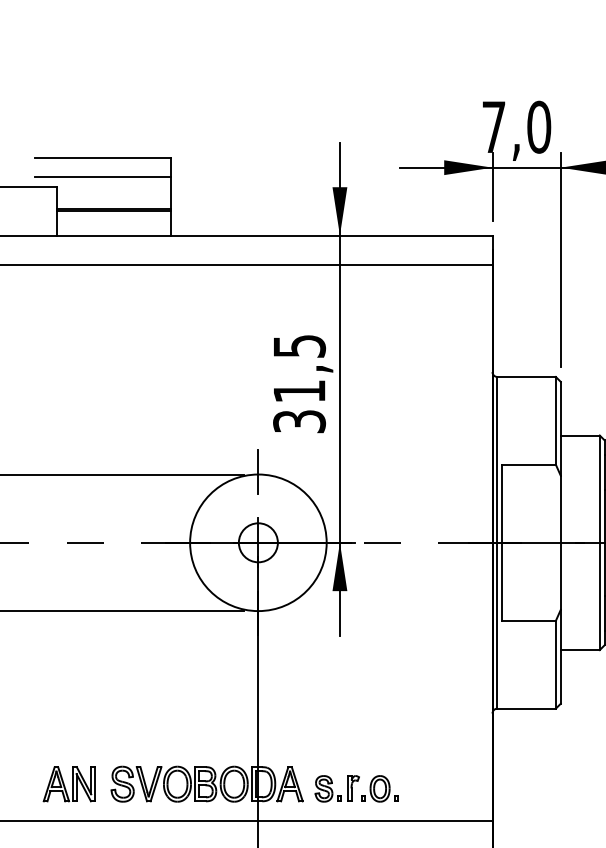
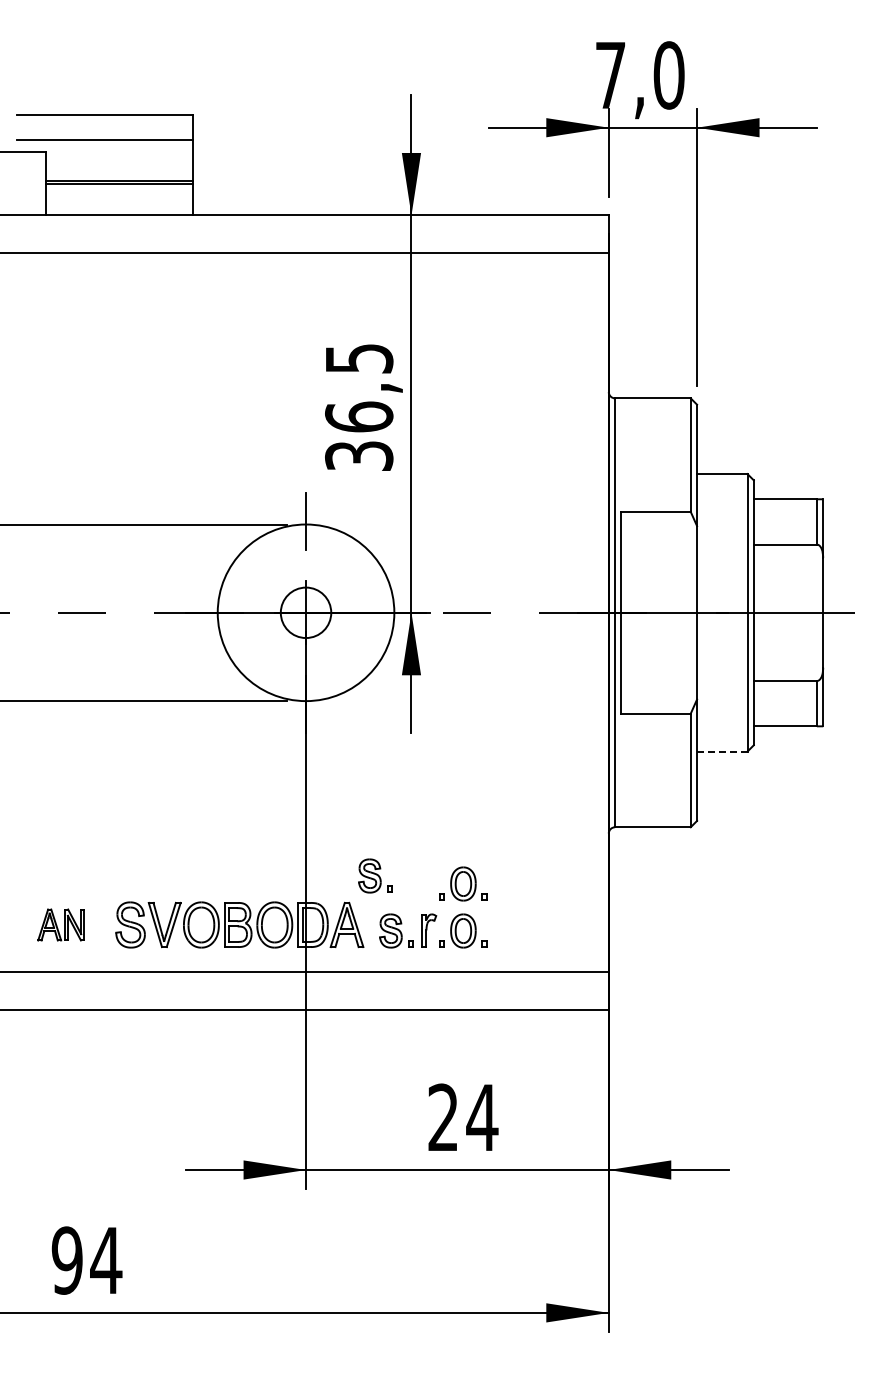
text: (299, 391) -> (359, 416), 31,5 -> 36,5
line: (580, 650) -> (722, 751), solid -> dashed
part: (312, 745) -> (375, 875), added
part: (380, 752) -> (463, 883), added
part: (68, 783) -> (60, 924), size x0.7

